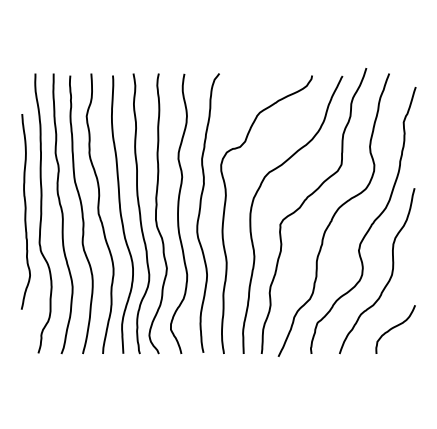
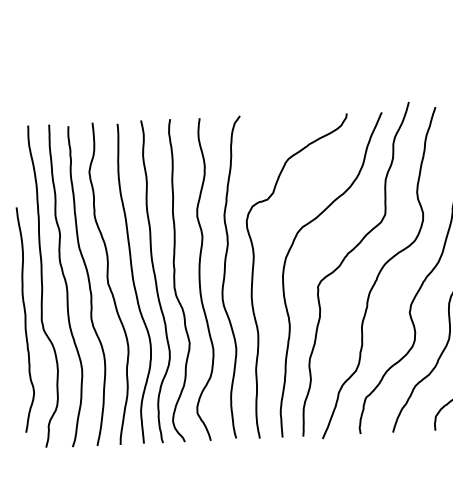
curve: (25, 211) -> (25, 319), moved

